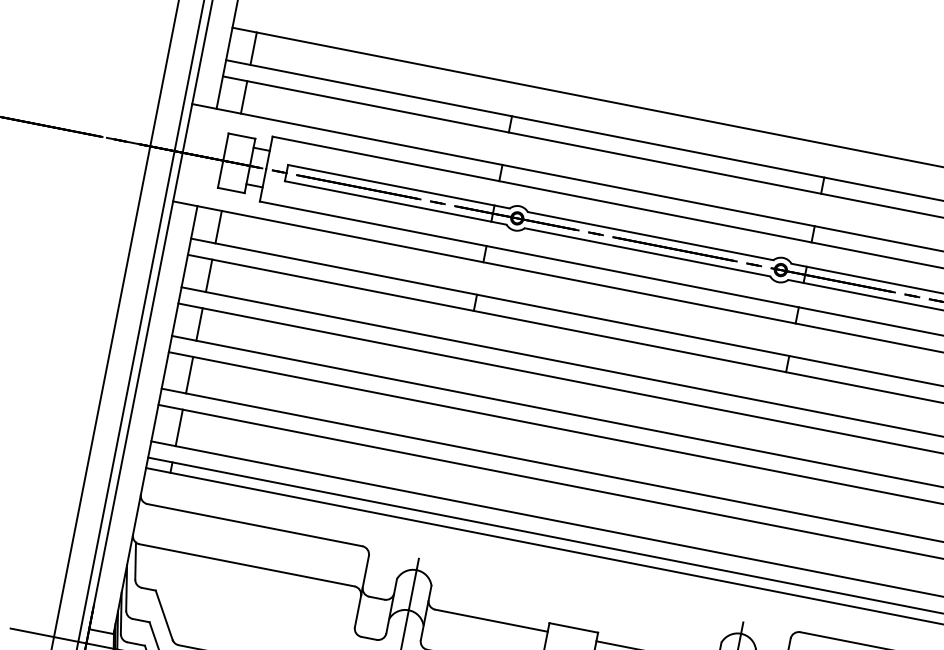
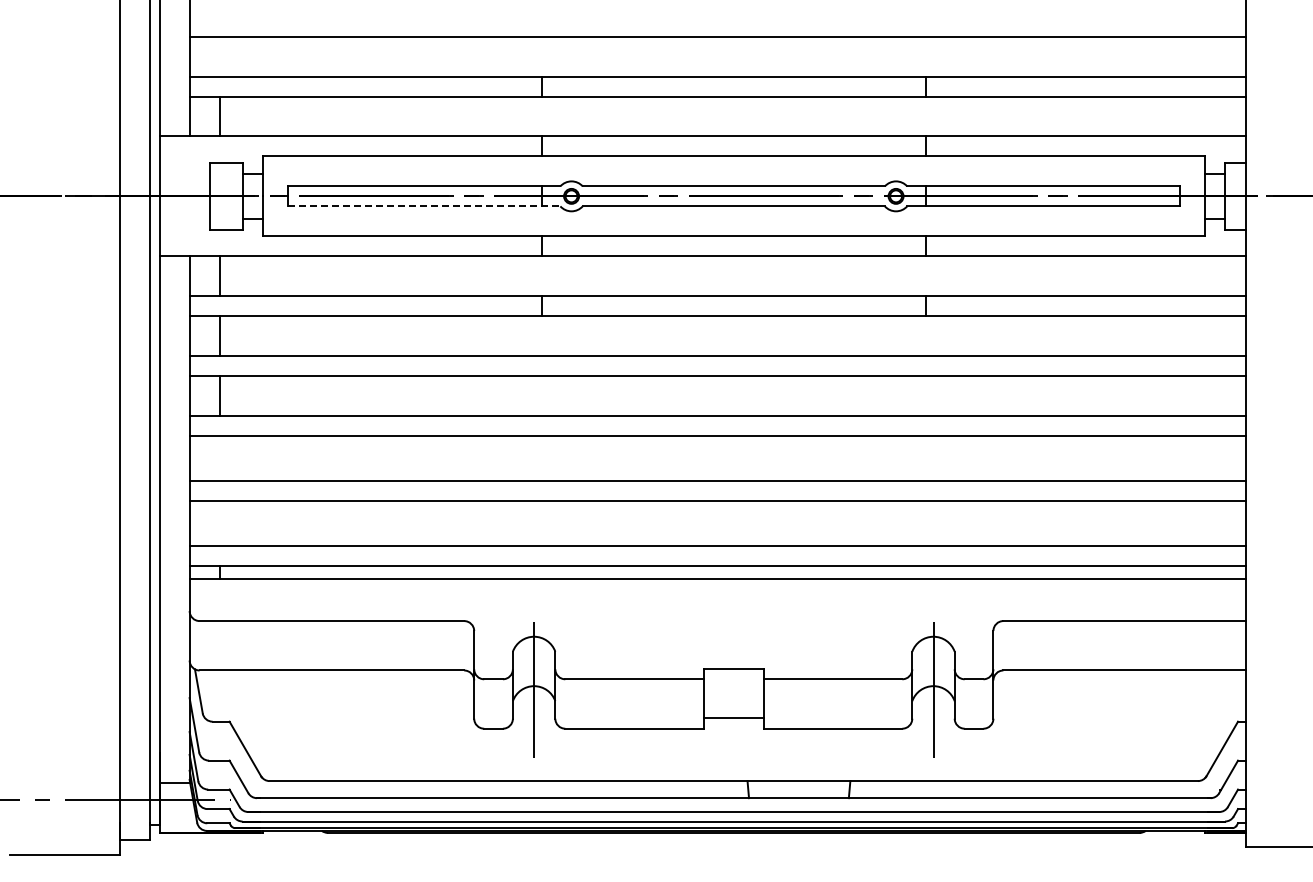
line: (253, 48) -> (219, 56), removed
line: (396, 203) -> (424, 206), solid -> dashed
line: (189, 375) -> (219, 458), removed
line: (179, 427) -> (219, 522), removed

